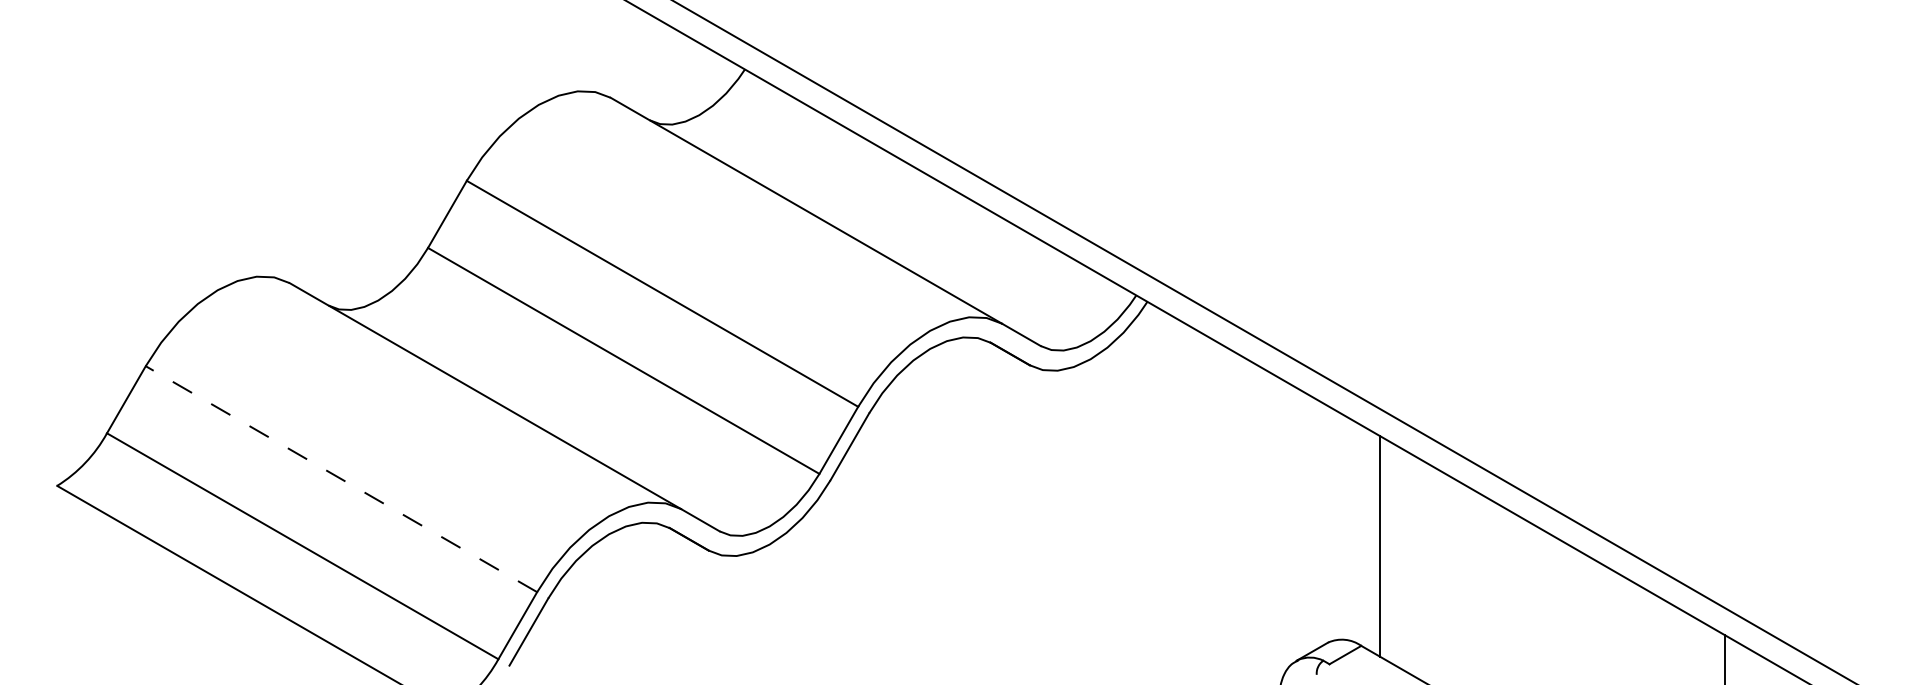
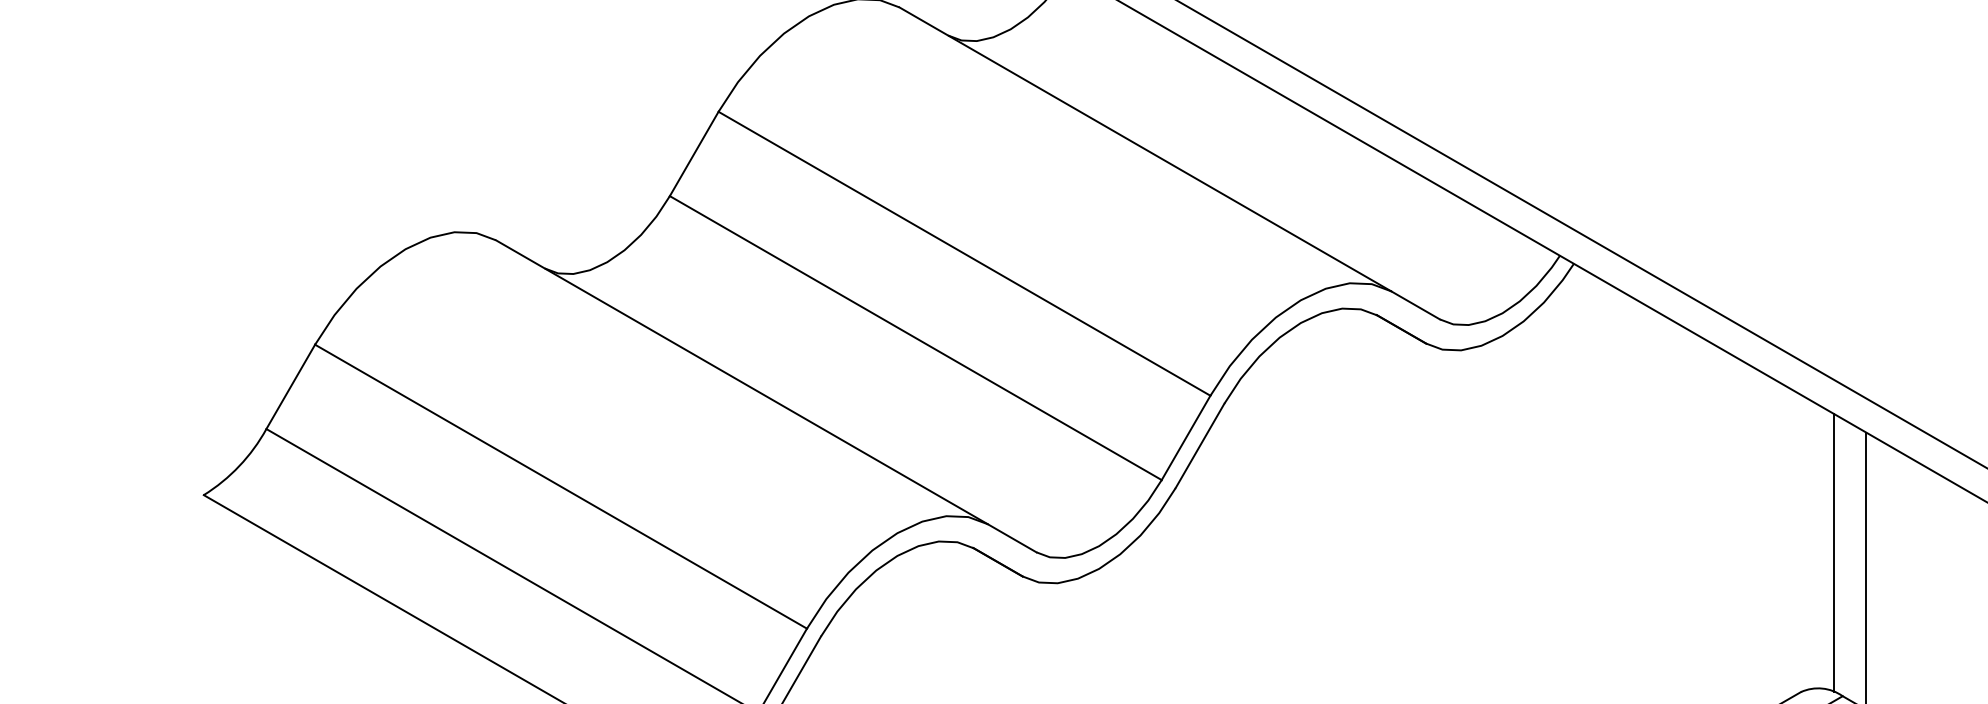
line: (341, 479) -> (561, 487), dashed -> solid
line: (1354, 531) -> (1834, 552), added

